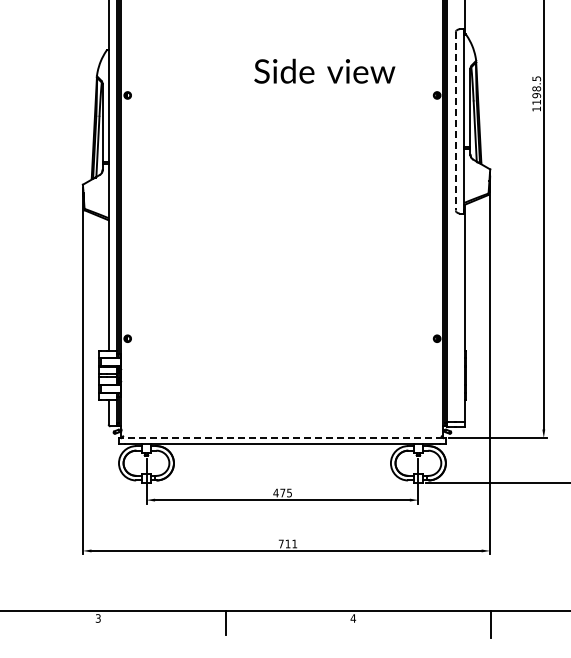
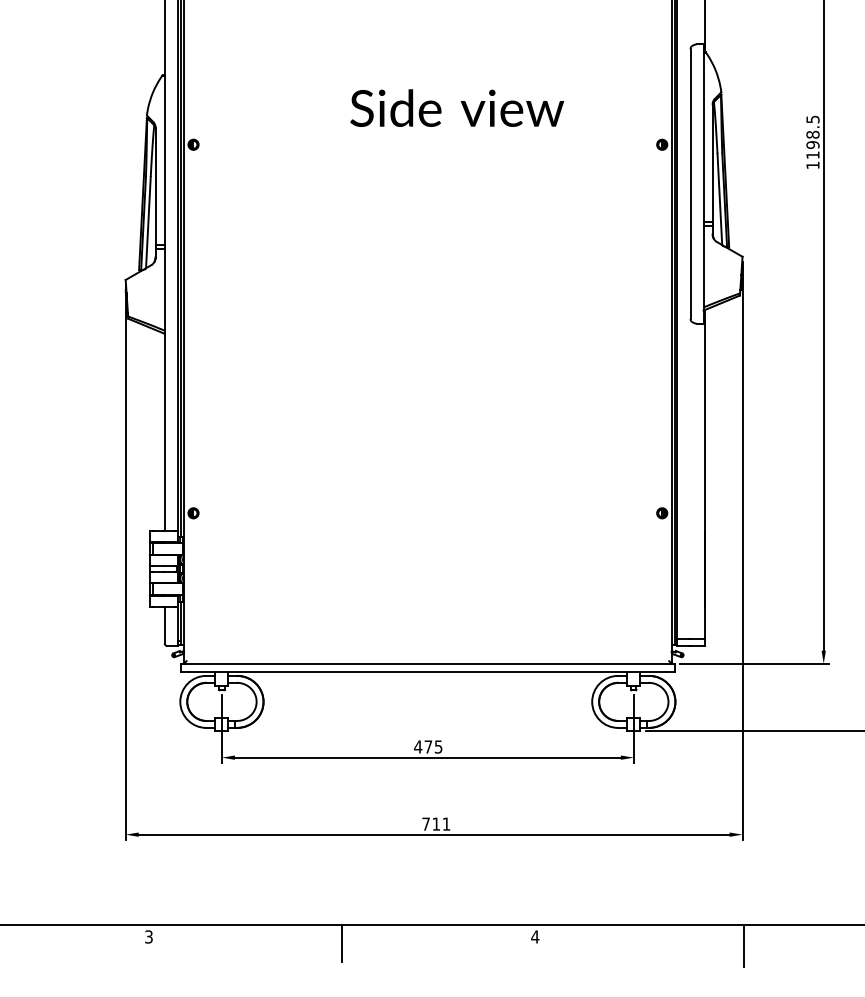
text: (324, 70) -> (456, 106), moved
line: (455, 121) -> (689, 184), dashed -> solid
line: (281, 438) -> (426, 664), dashed -> solid

